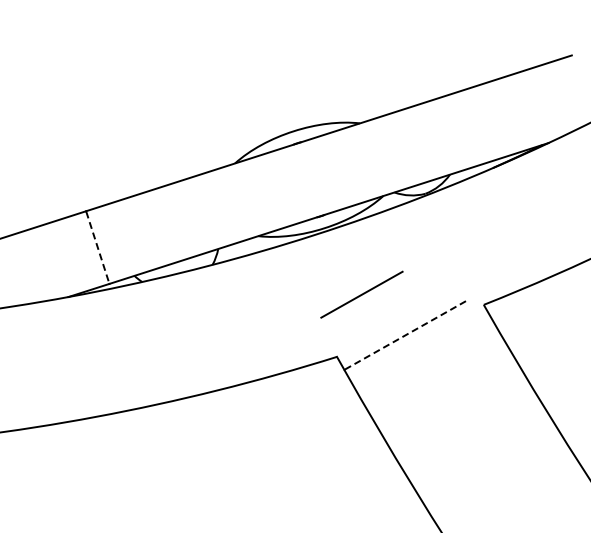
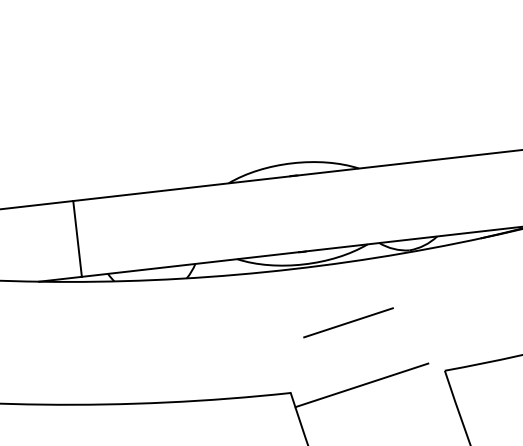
line: (97, 247) -> (77, 238), dashed -> solid
line: (361, 294) -> (348, 322), moved
line: (405, 335) -> (362, 385), dashed -> solid

